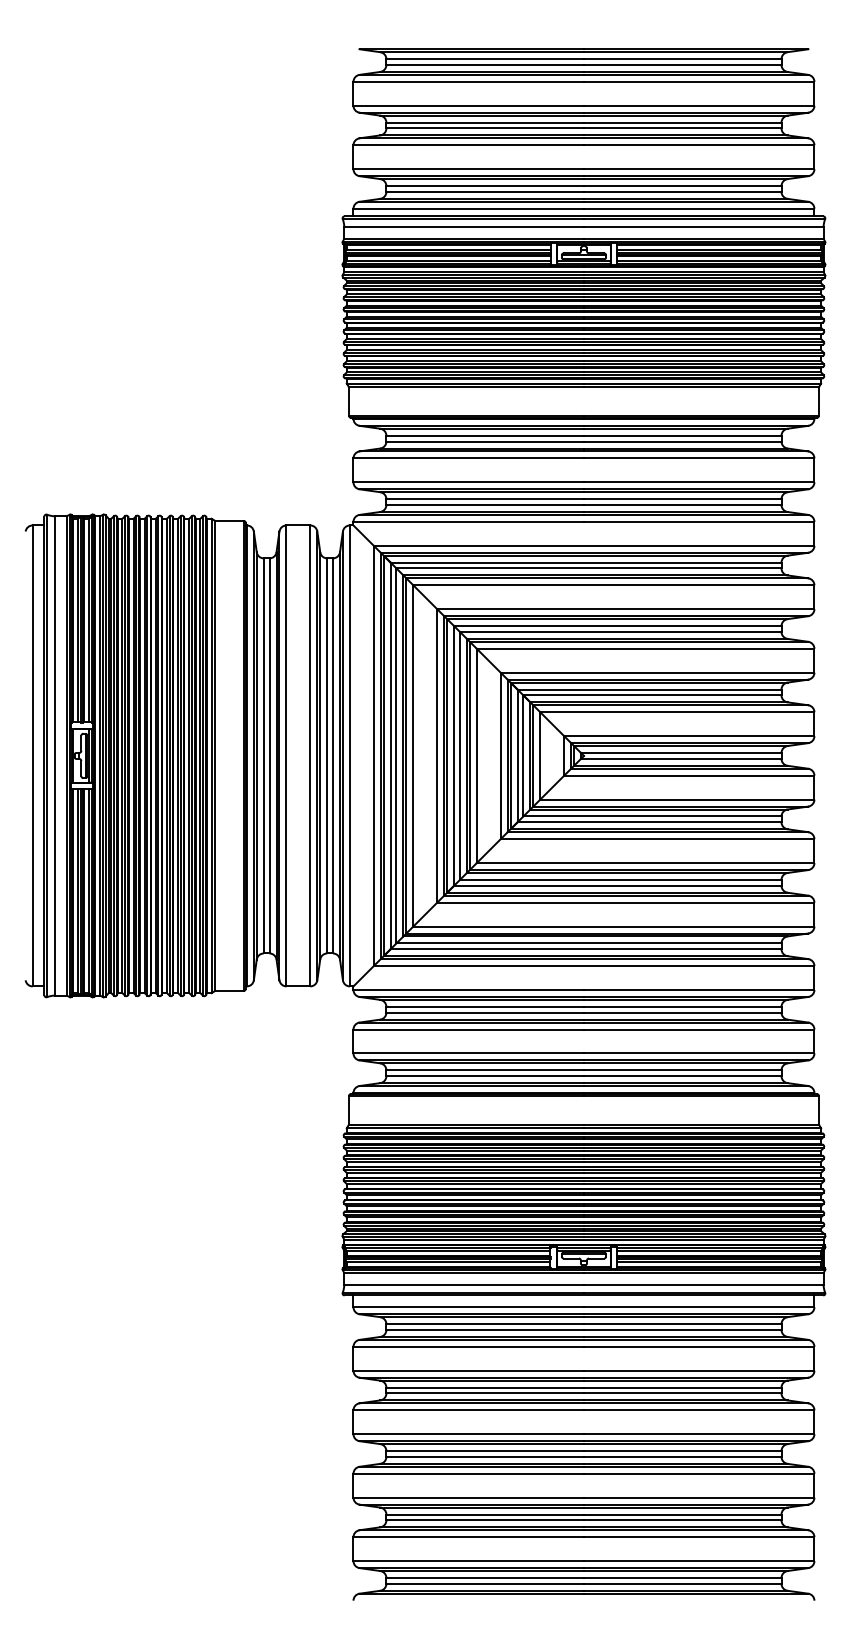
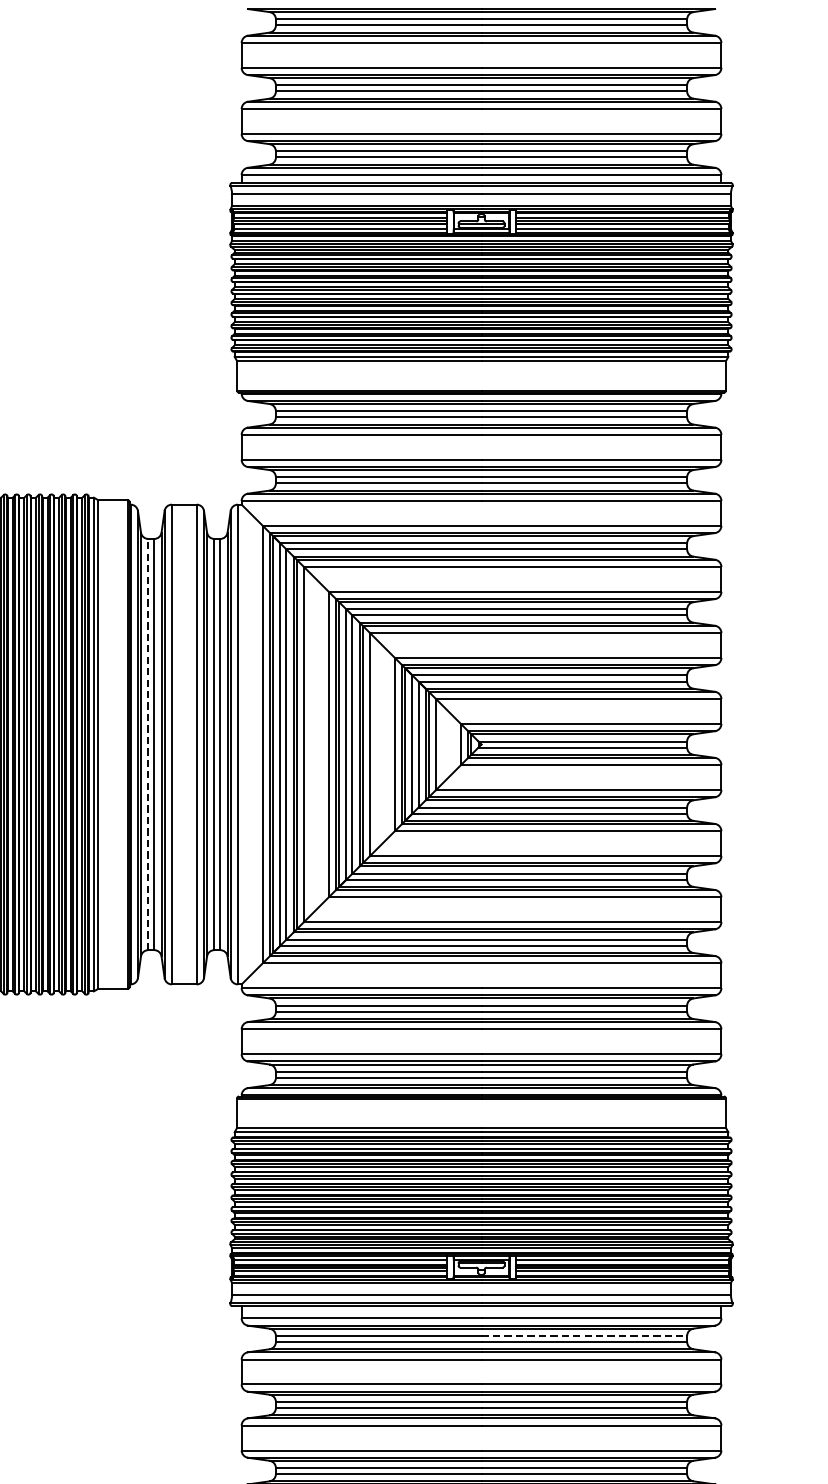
line: (263, 755) -> (148, 744), solid -> dashed
line: (682, 1324) -> (584, 1336), solid -> dashed

